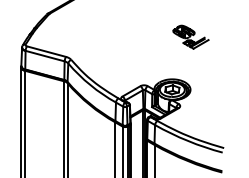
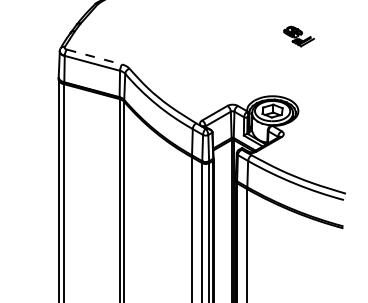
part: (190, 37) -> (298, 36), size x0.6
line: (46, 51) -> (94, 57), solid -> dashed

